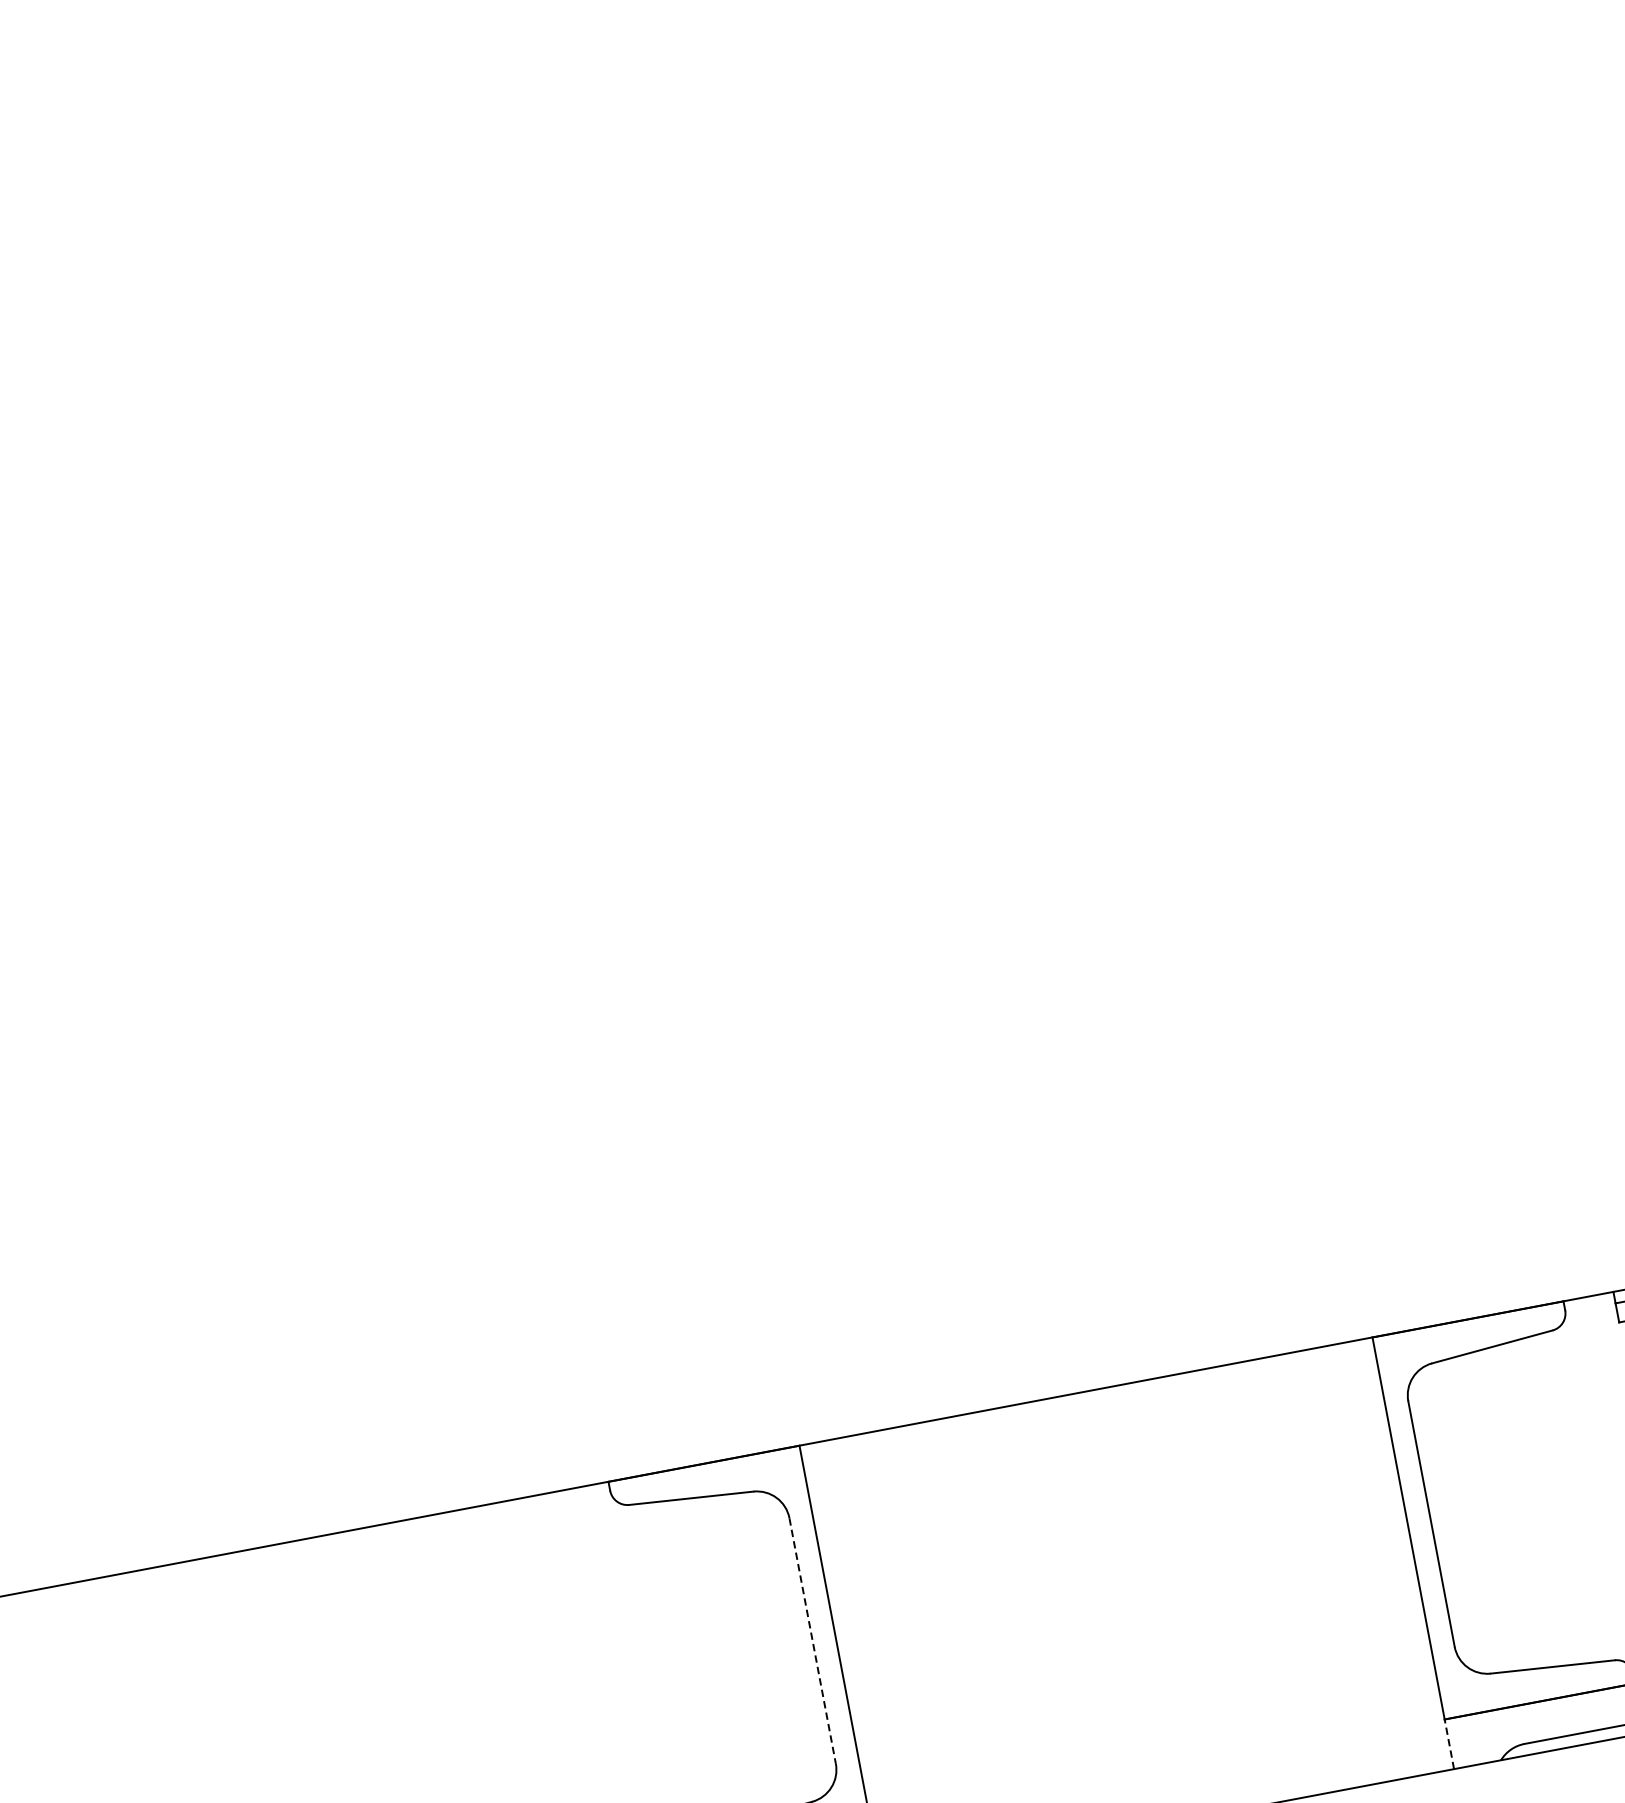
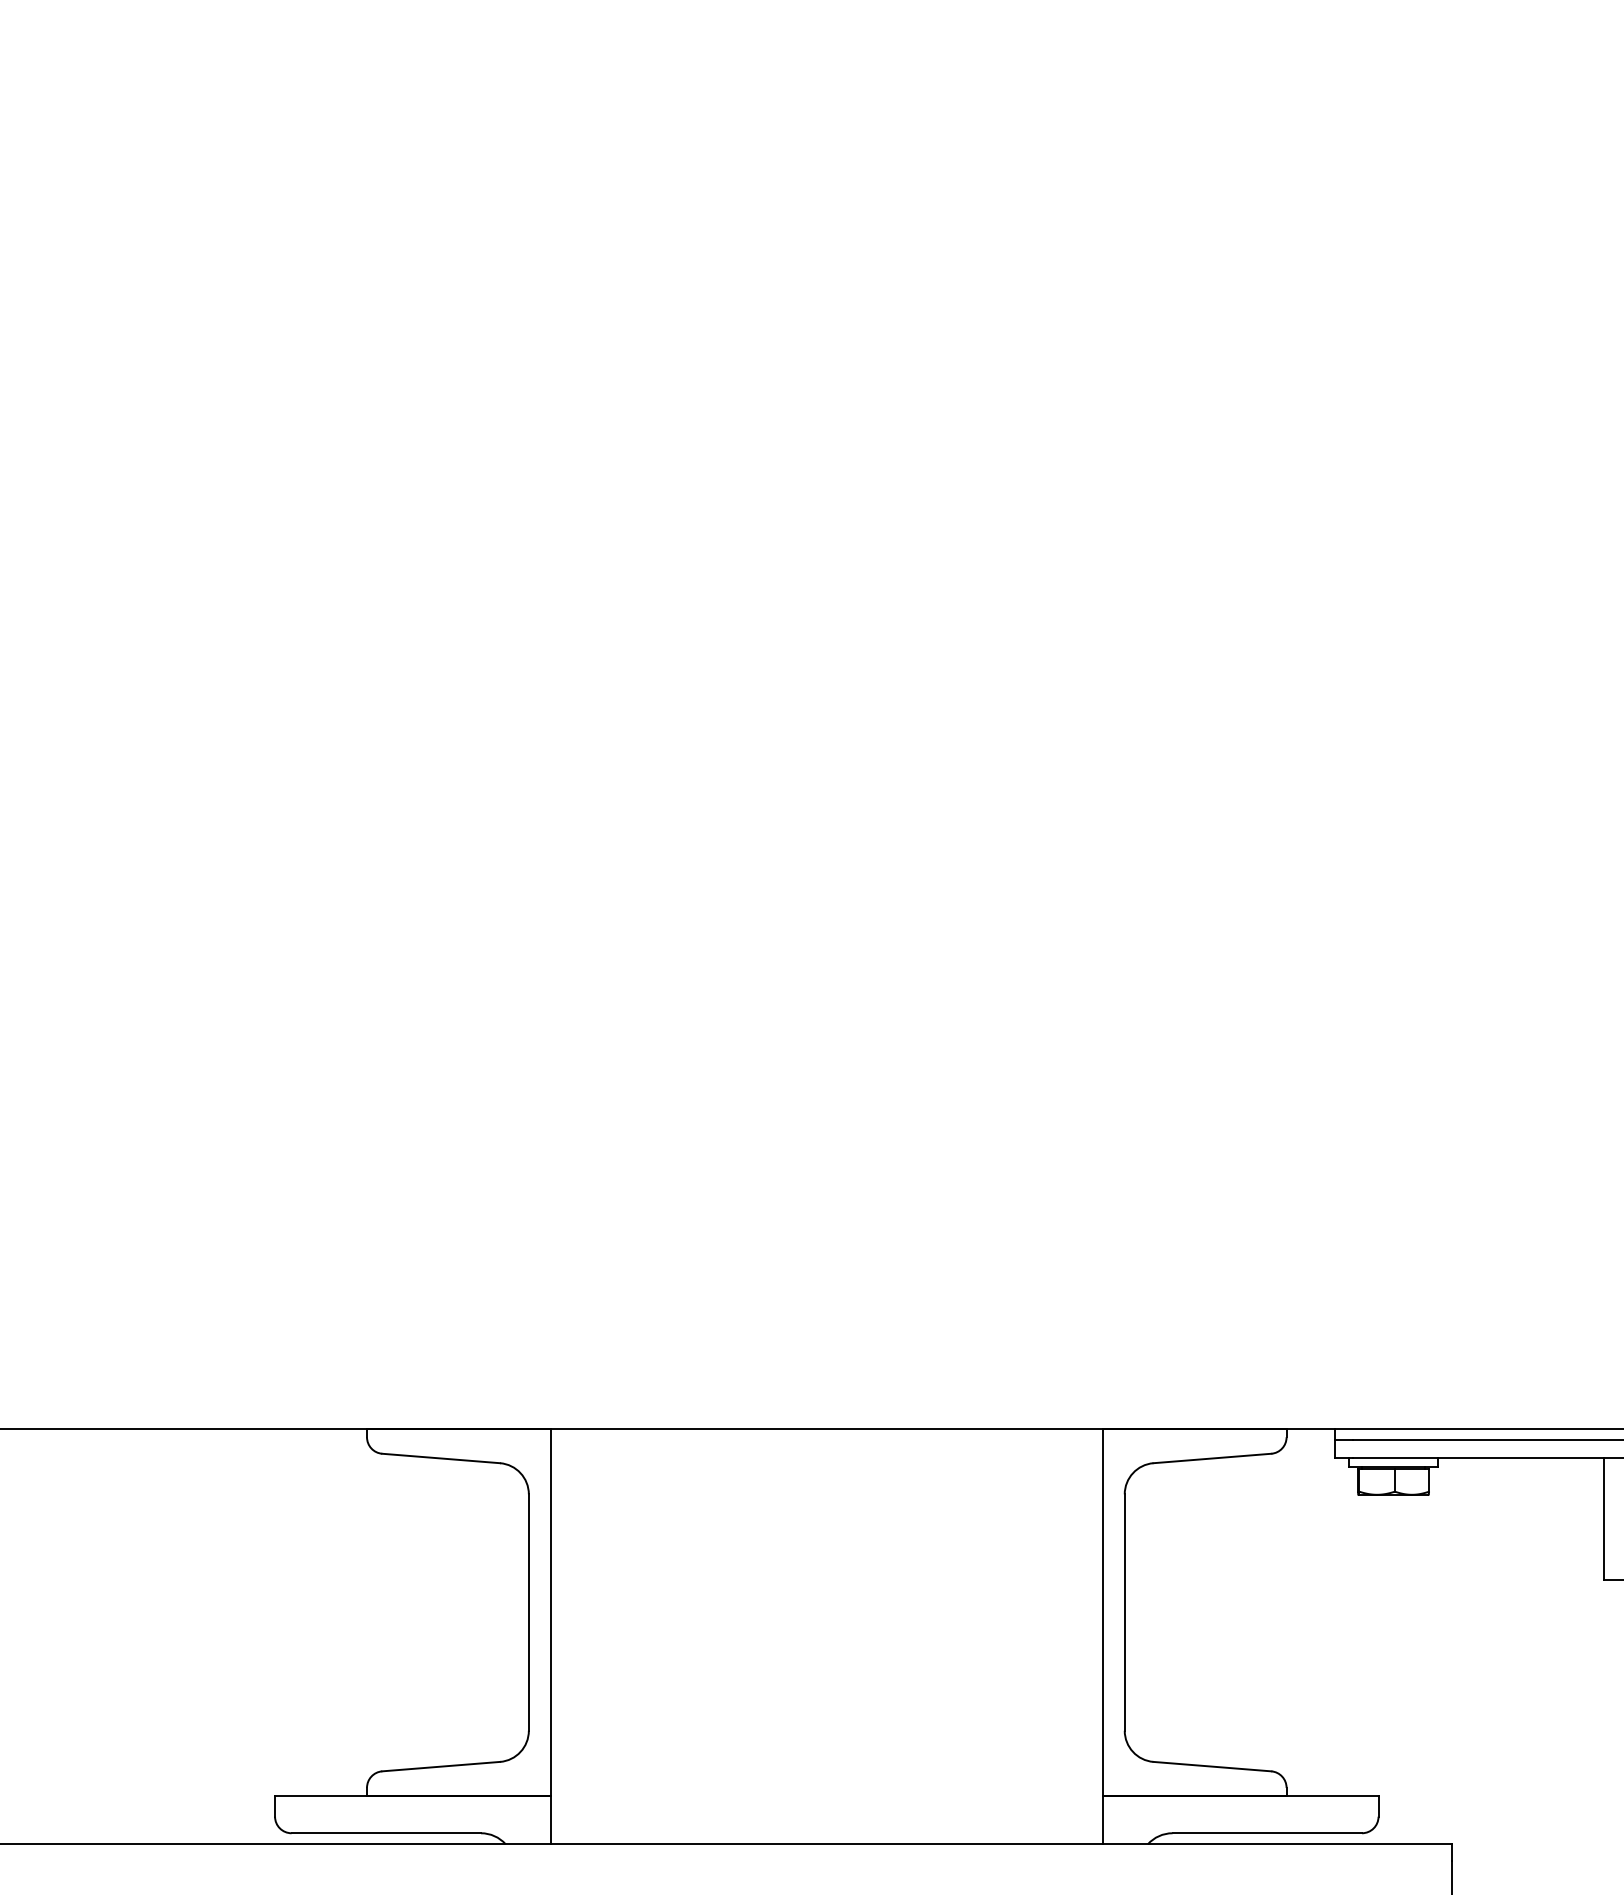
line: (812, 1642) -> (528, 1613), dashed -> solid
line: (1449, 1744) -> (1102, 1820), dashed -> solid

